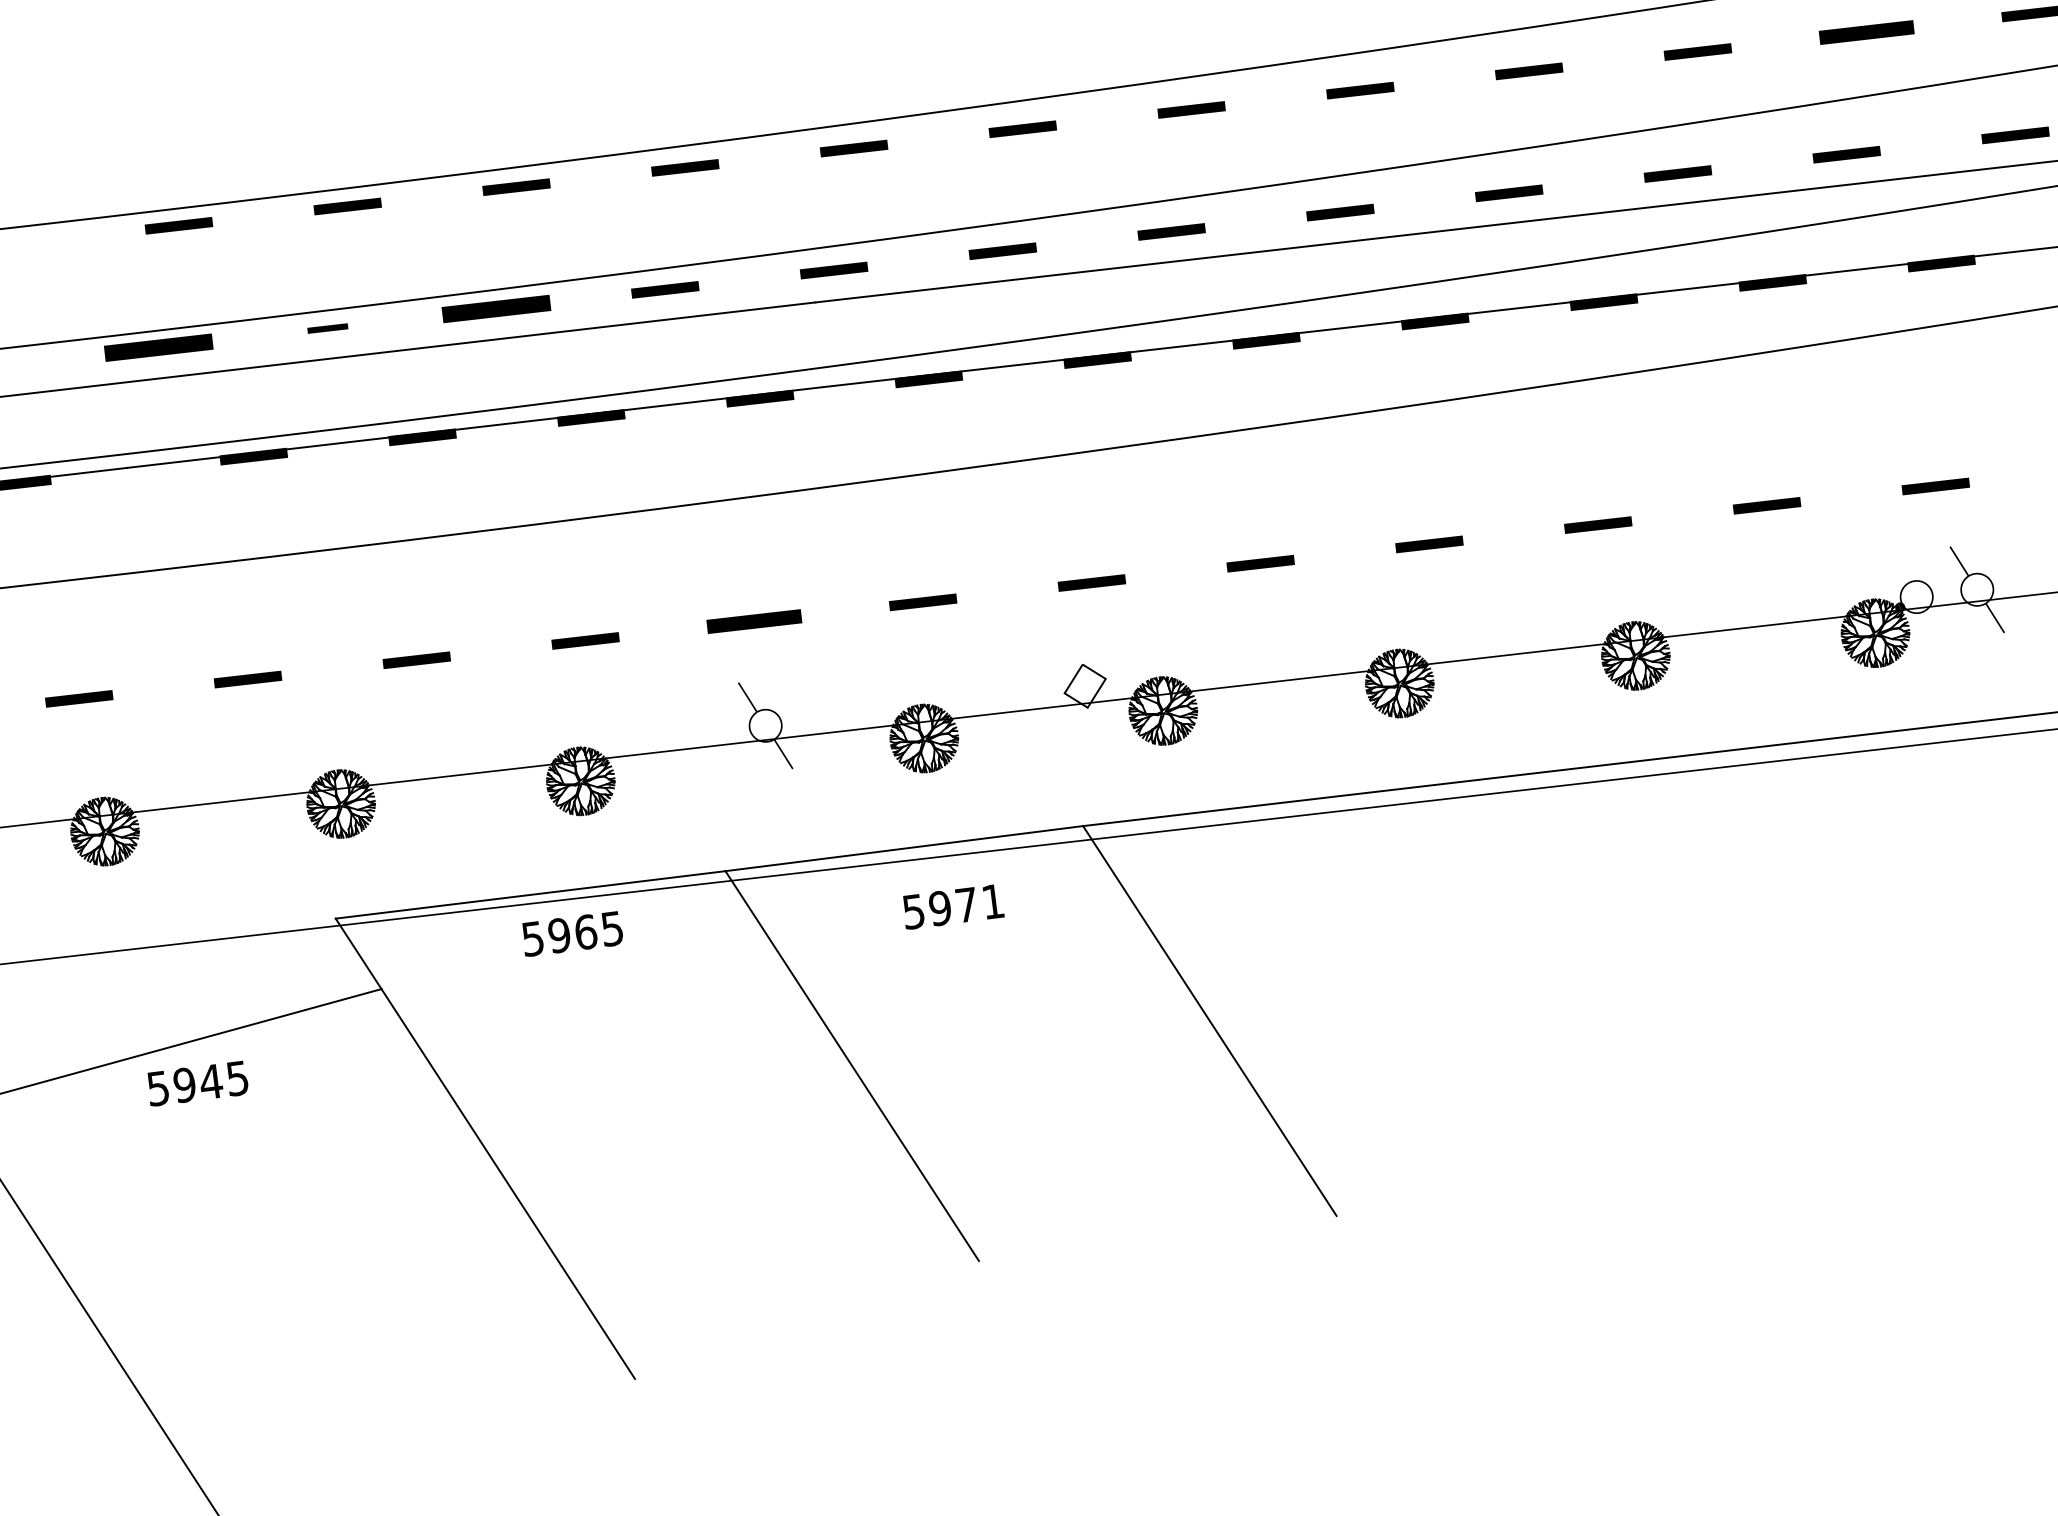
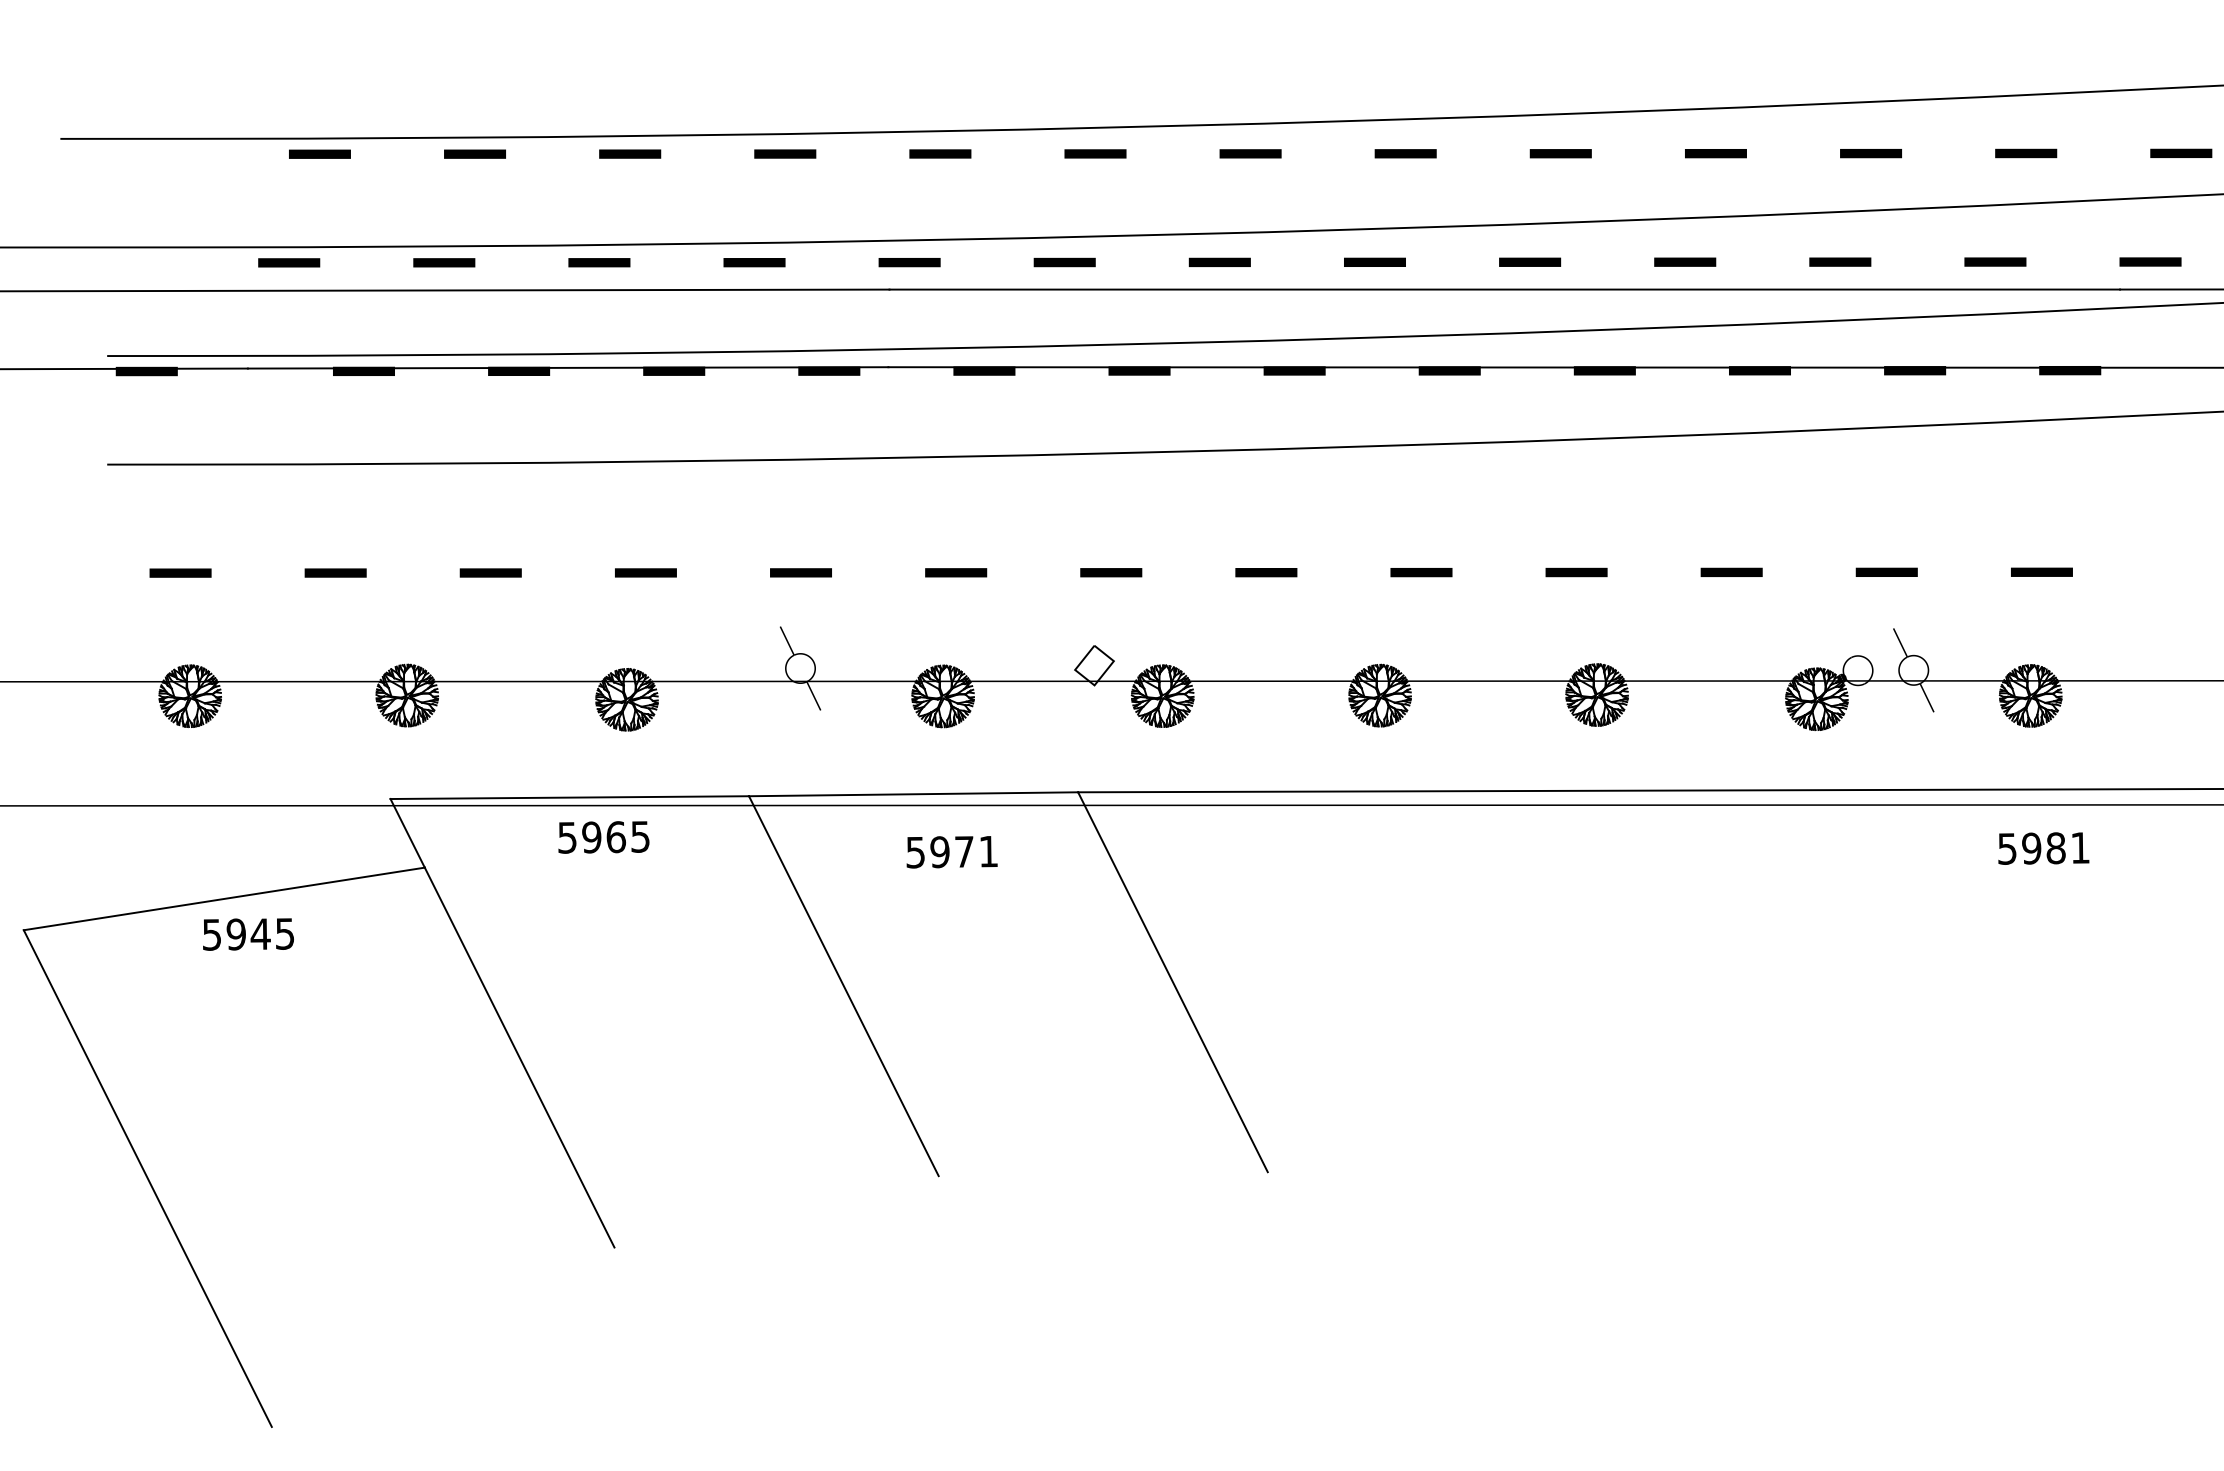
part: (1866, 32) -> (1870, 153), size x0.71
part: (496, 308) -> (599, 262), size x0.62
part: (327, 328) -> (444, 262), size x1.67
part: (159, 347) -> (289, 262), size x0.62
part: (753, 621) -> (800, 572), size x0.71

